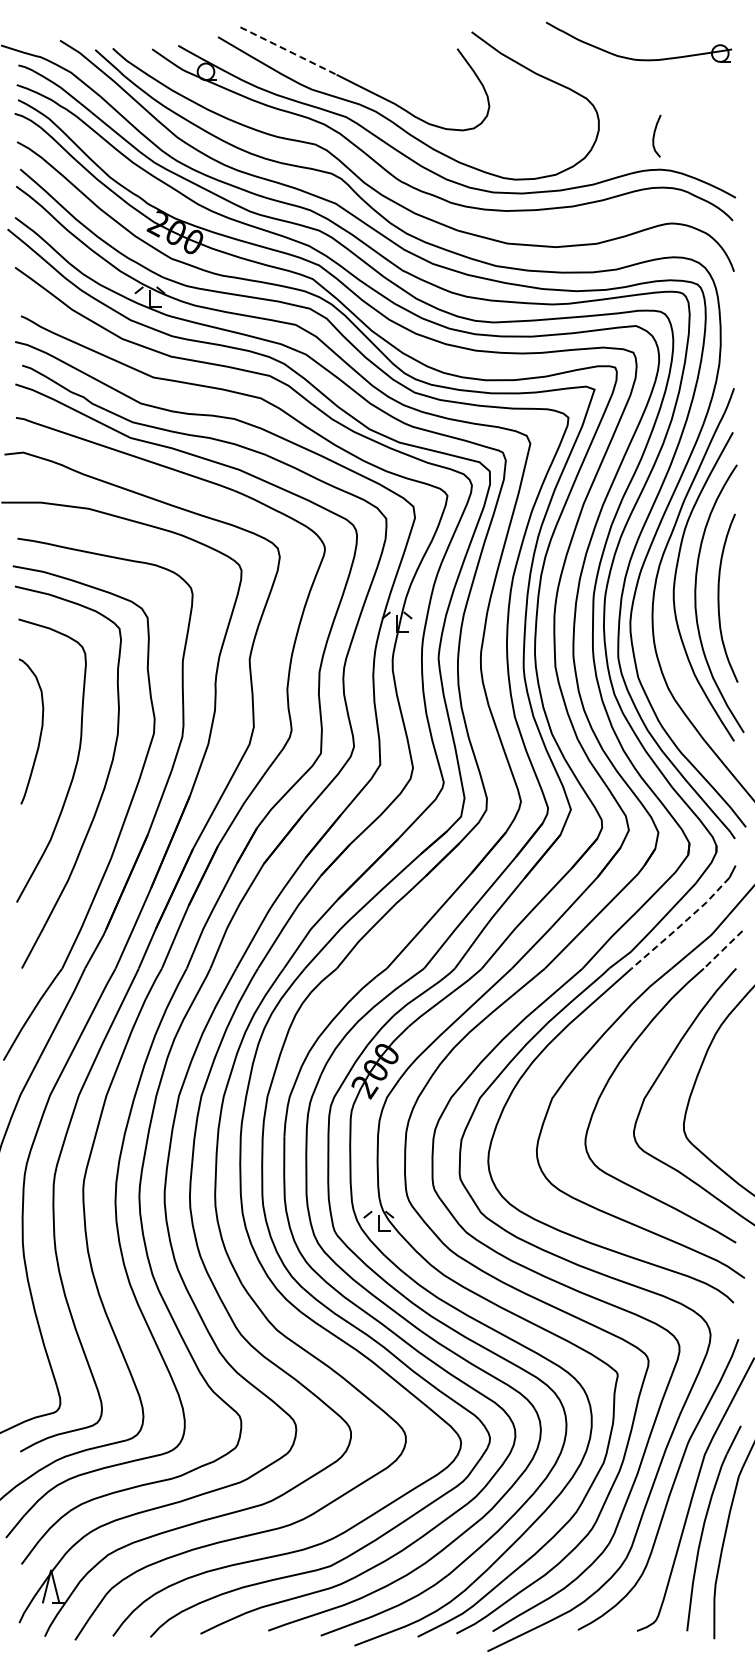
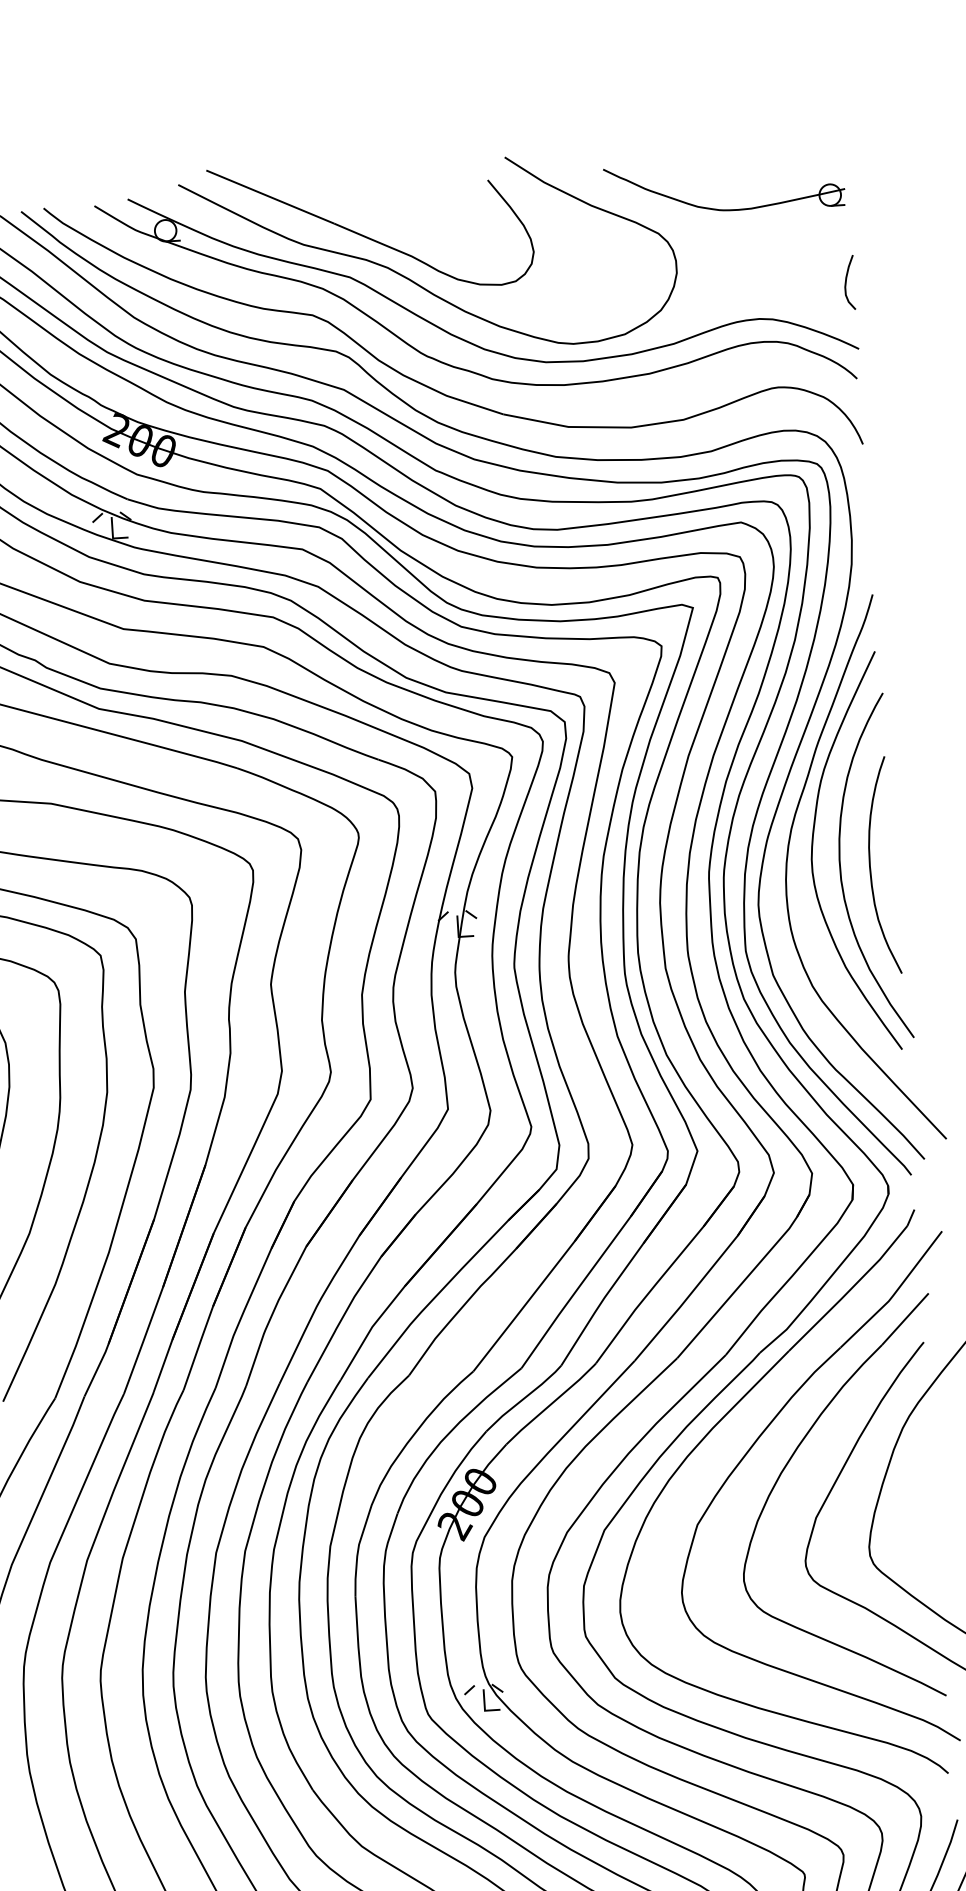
line: (289, 51) -> (271, 197), dashed -> solid
part: (635, 58) -> (721, 208), moved
curve: (655, 134) -> (847, 280), moved
line: (681, 925) -> (849, 1291), dashed -> solid
line: (723, 949) -> (905, 1318), dashed -> solid

